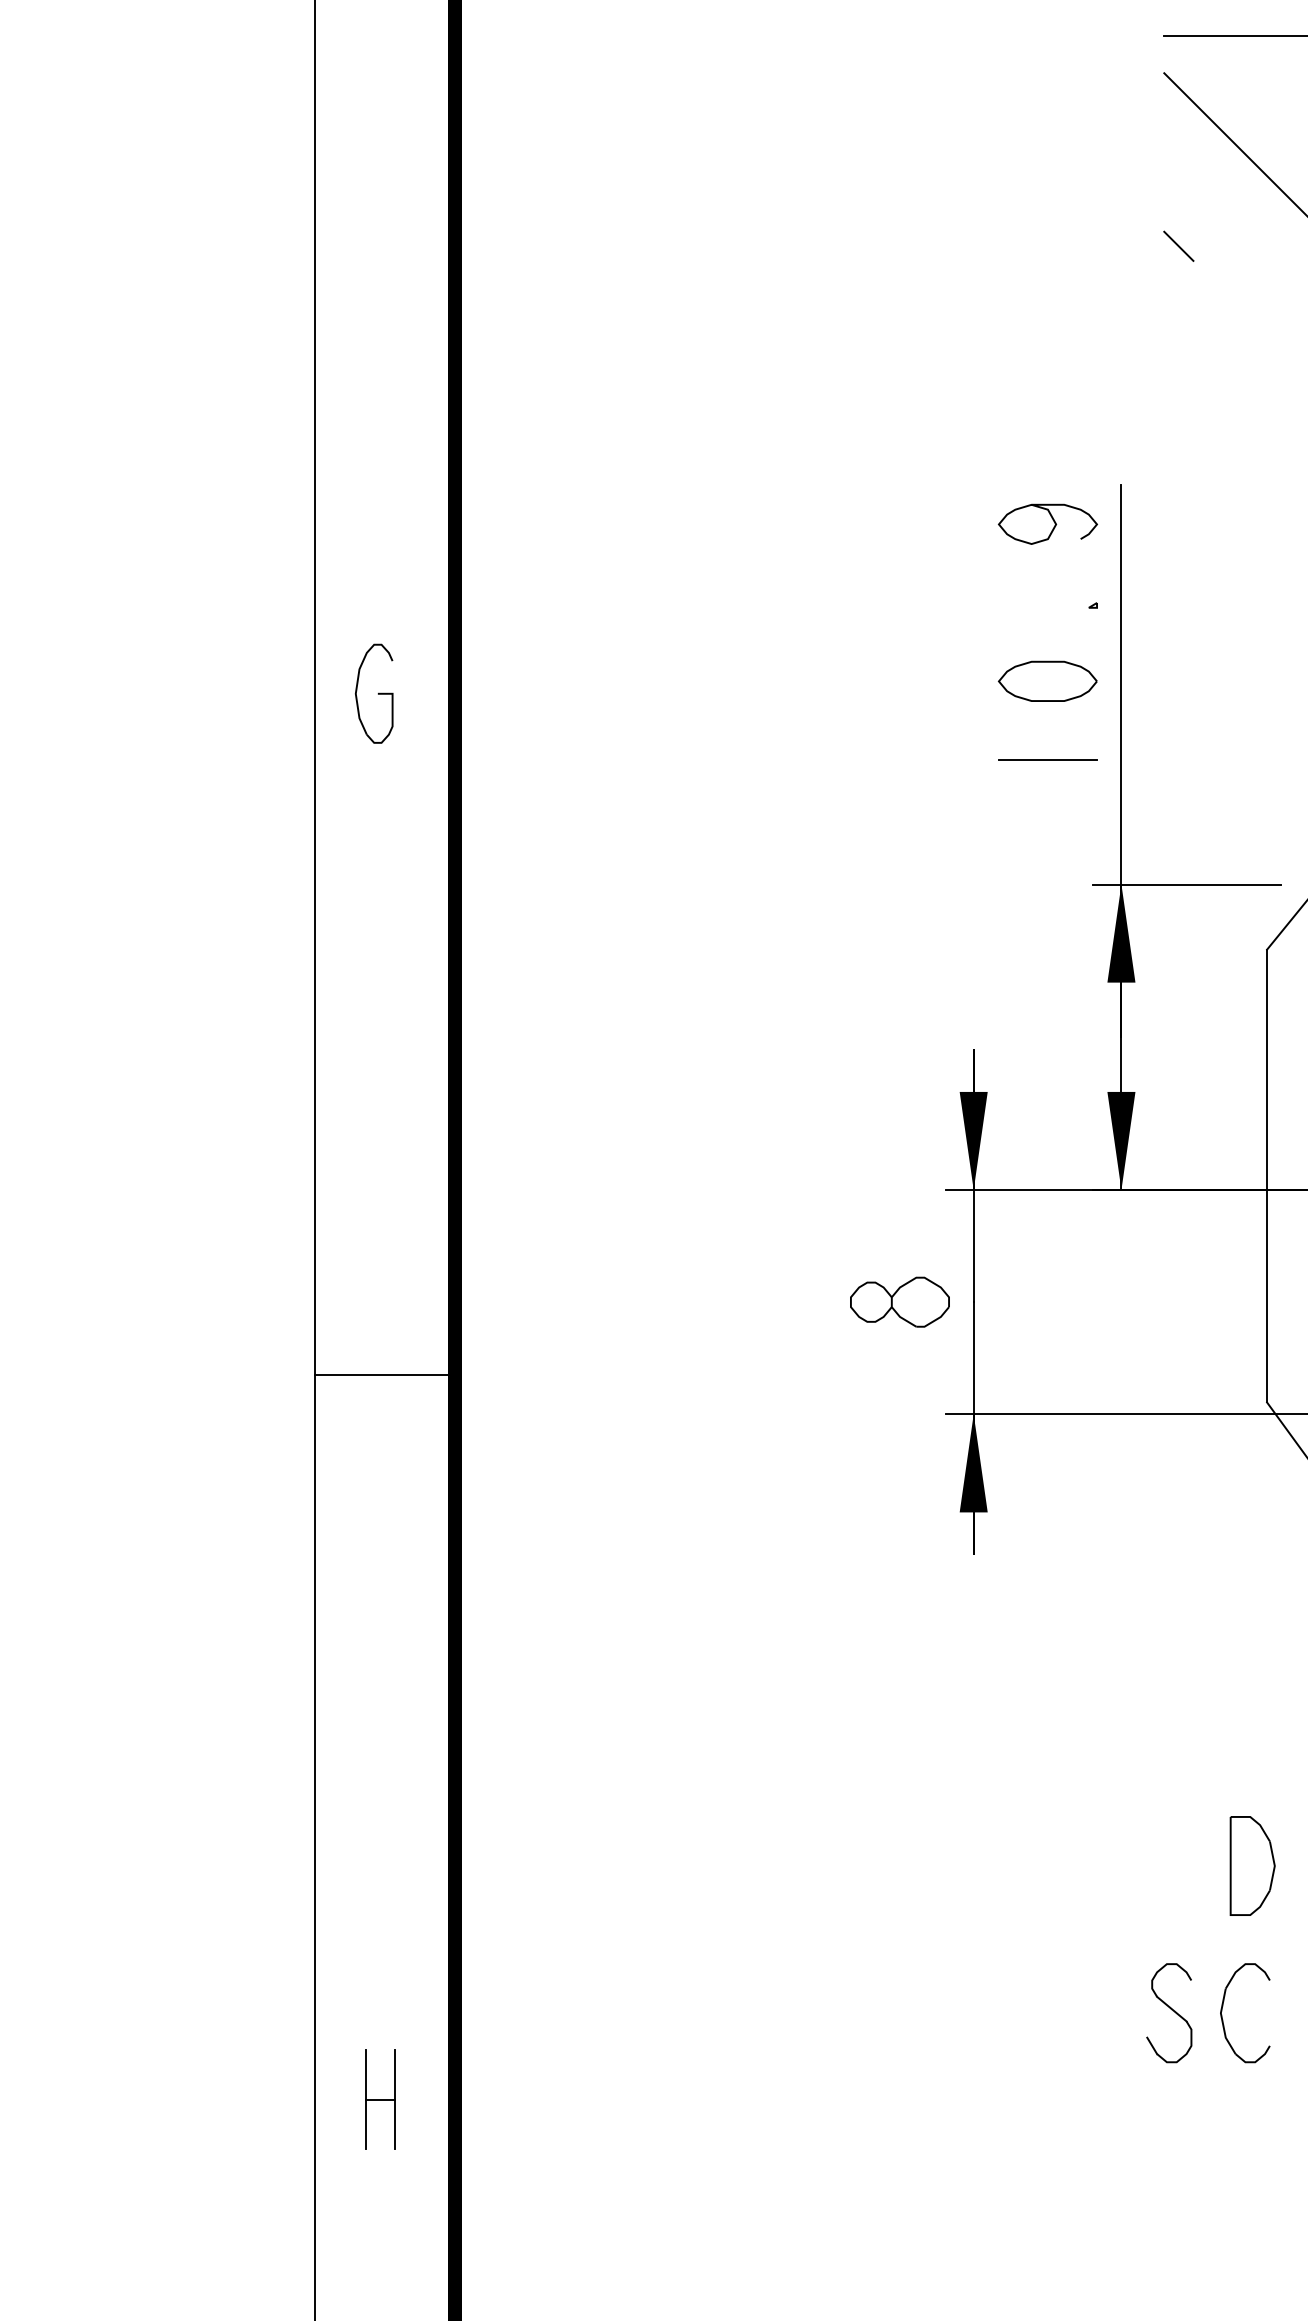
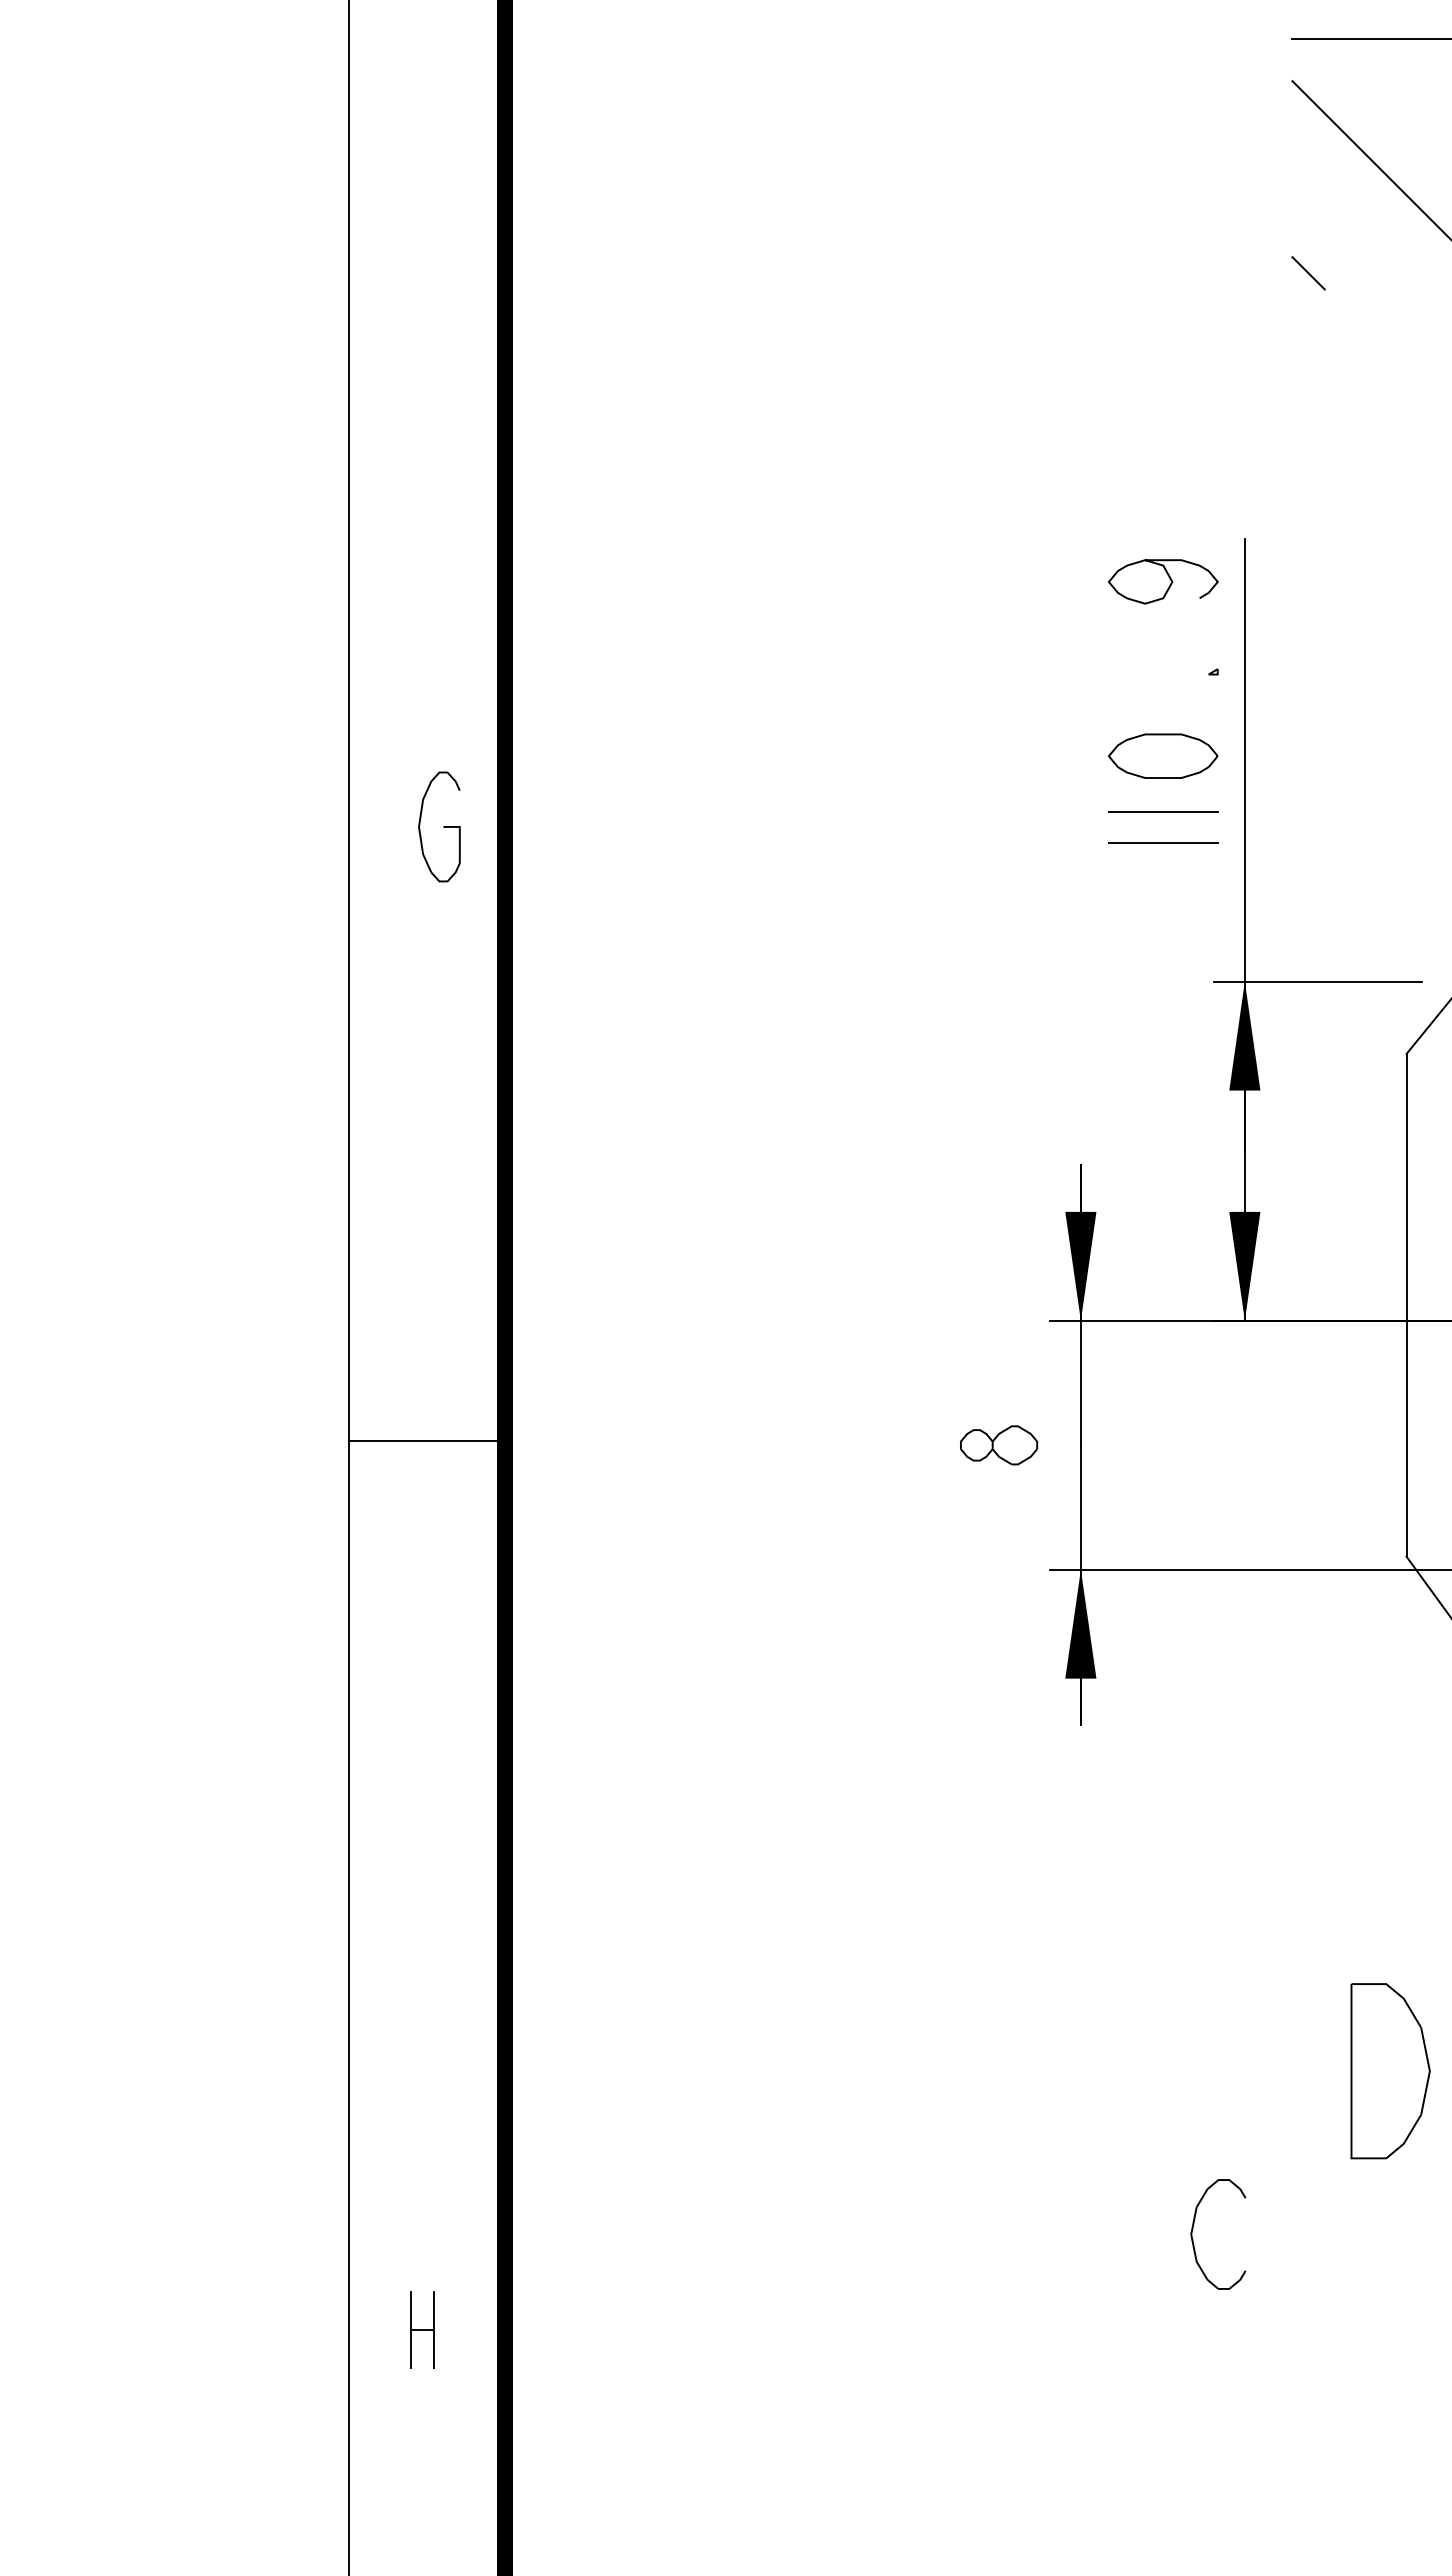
part: (374, 693) -> (439, 826), moved
line: (1048, 731) -> (1163, 811), added
part: (899, 1302) -> (998, 1445), size x0.7
line: (384, 1374) -> (426, 1440), moved
part: (1252, 1865) -> (1390, 2070), size x1.6
part: (1222, 2008) -> (1193, 2229), moved
part: (1168, 2013) -> (1297, 2234), removed
part: (380, 2099) -> (422, 2330), size x0.7

